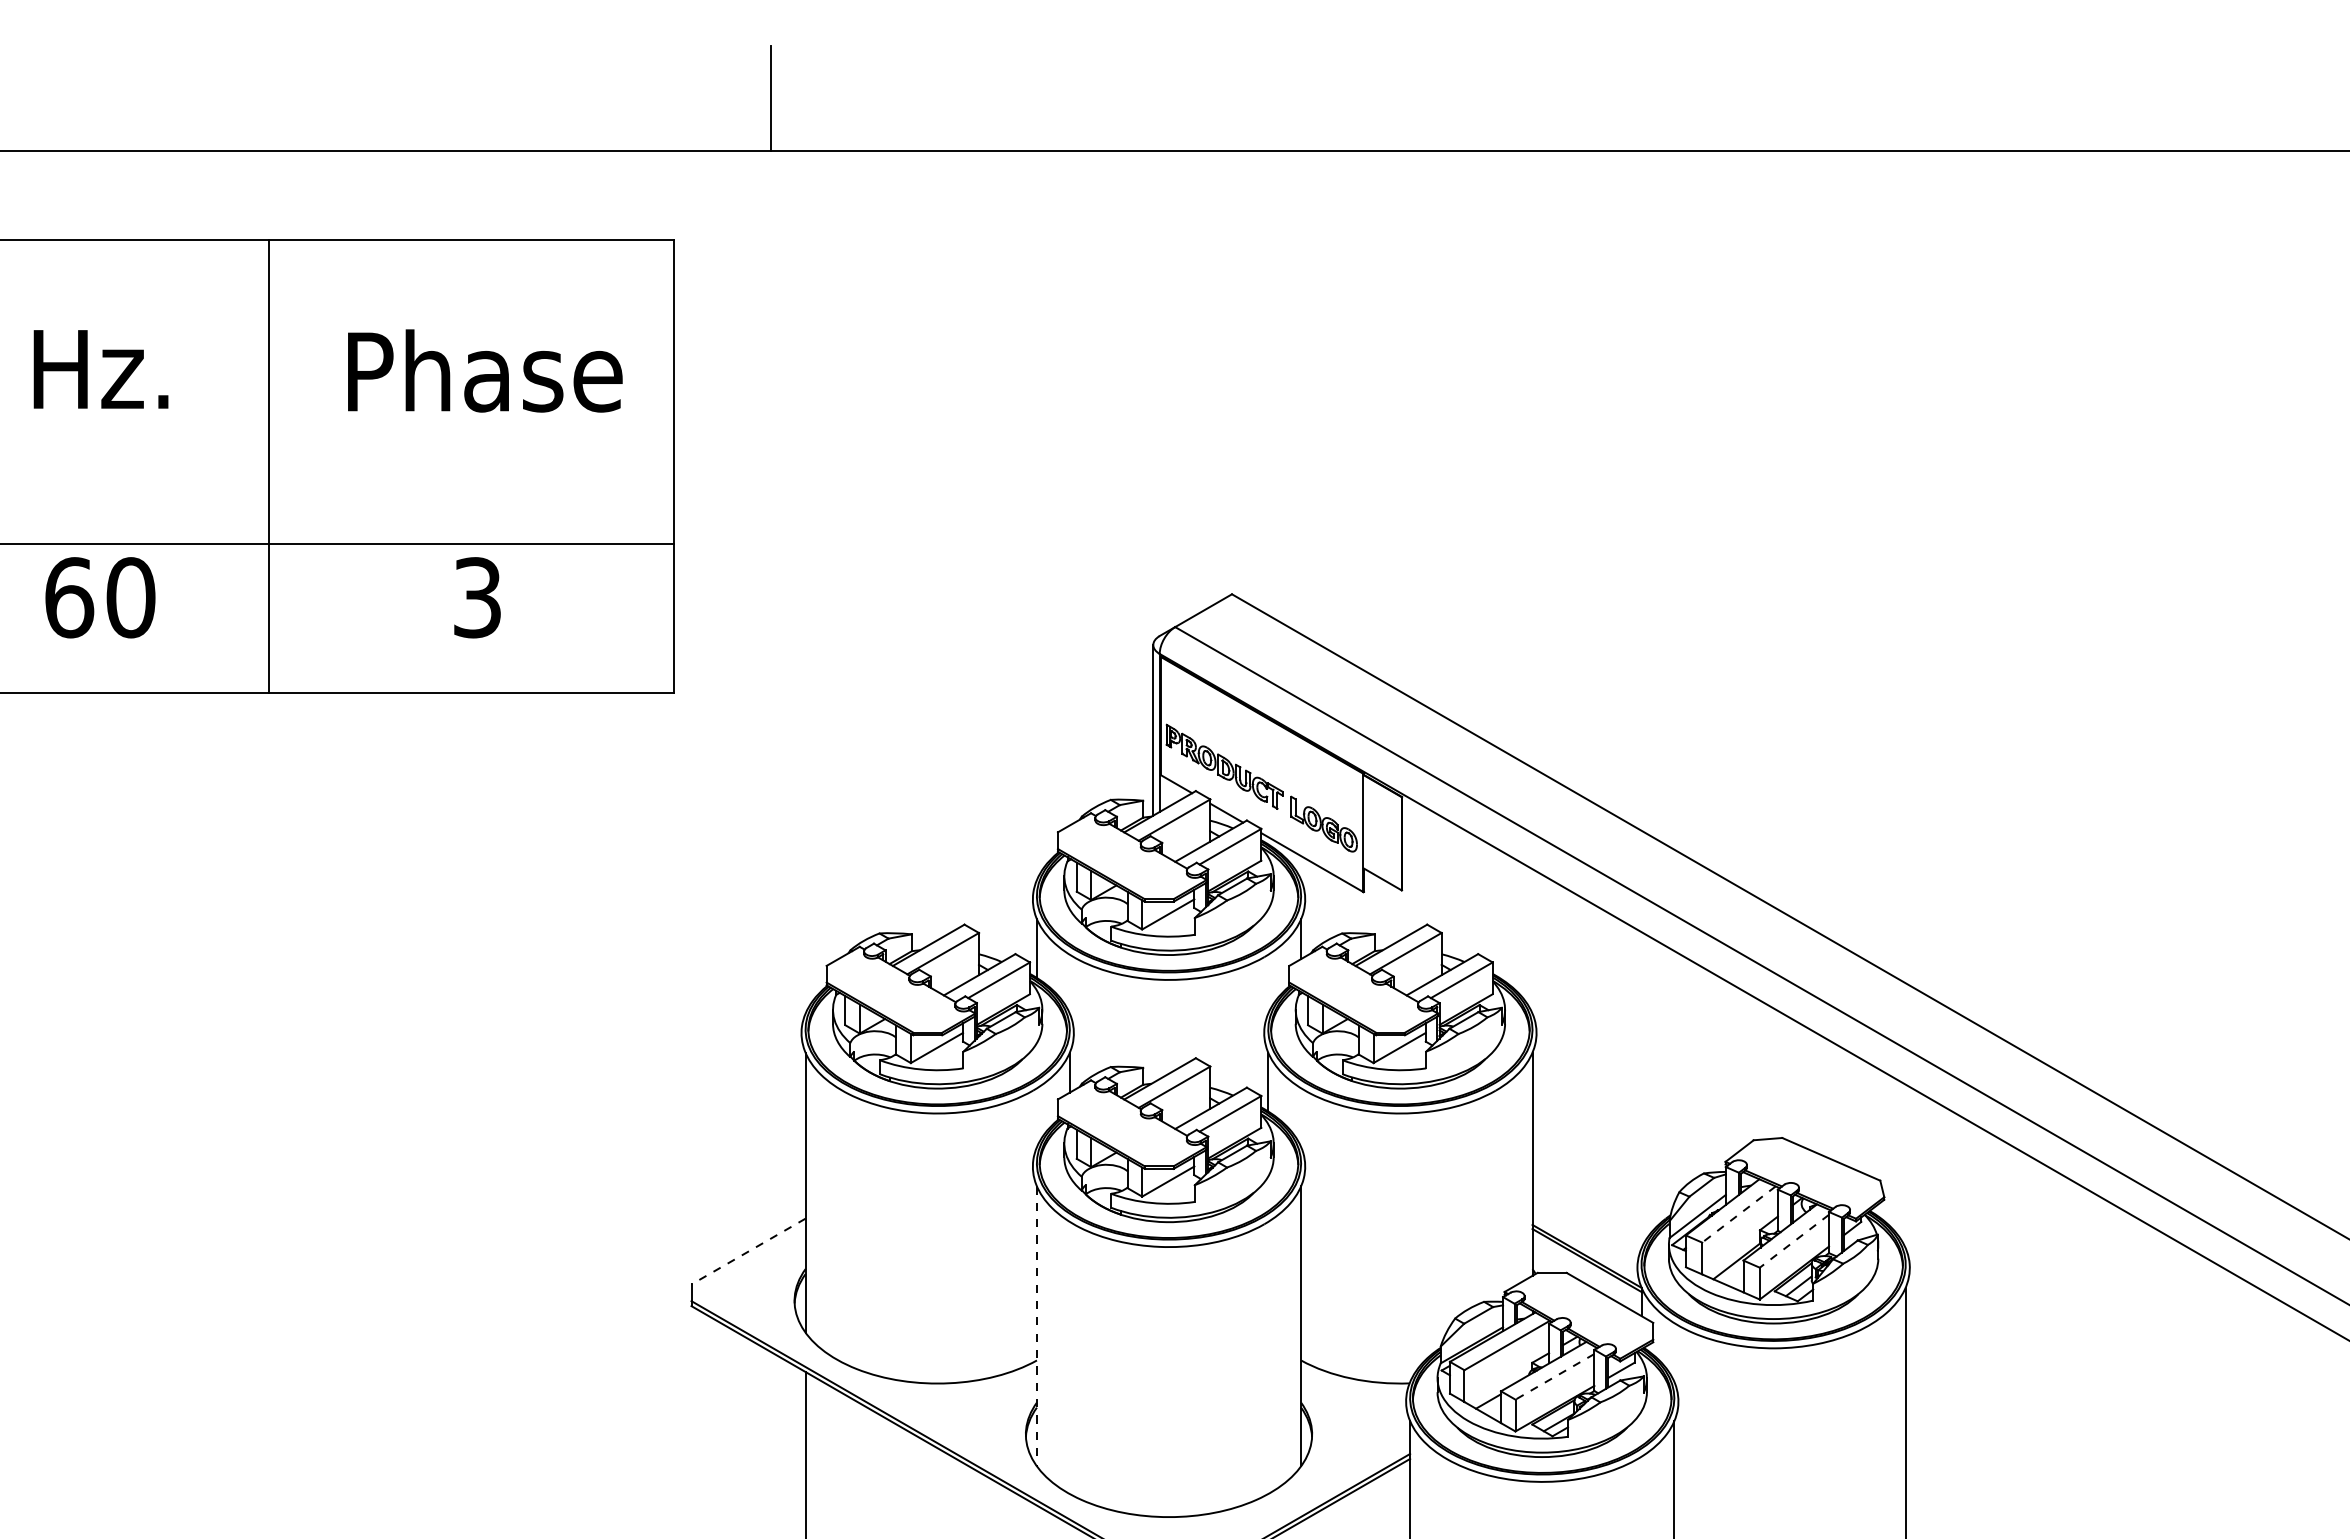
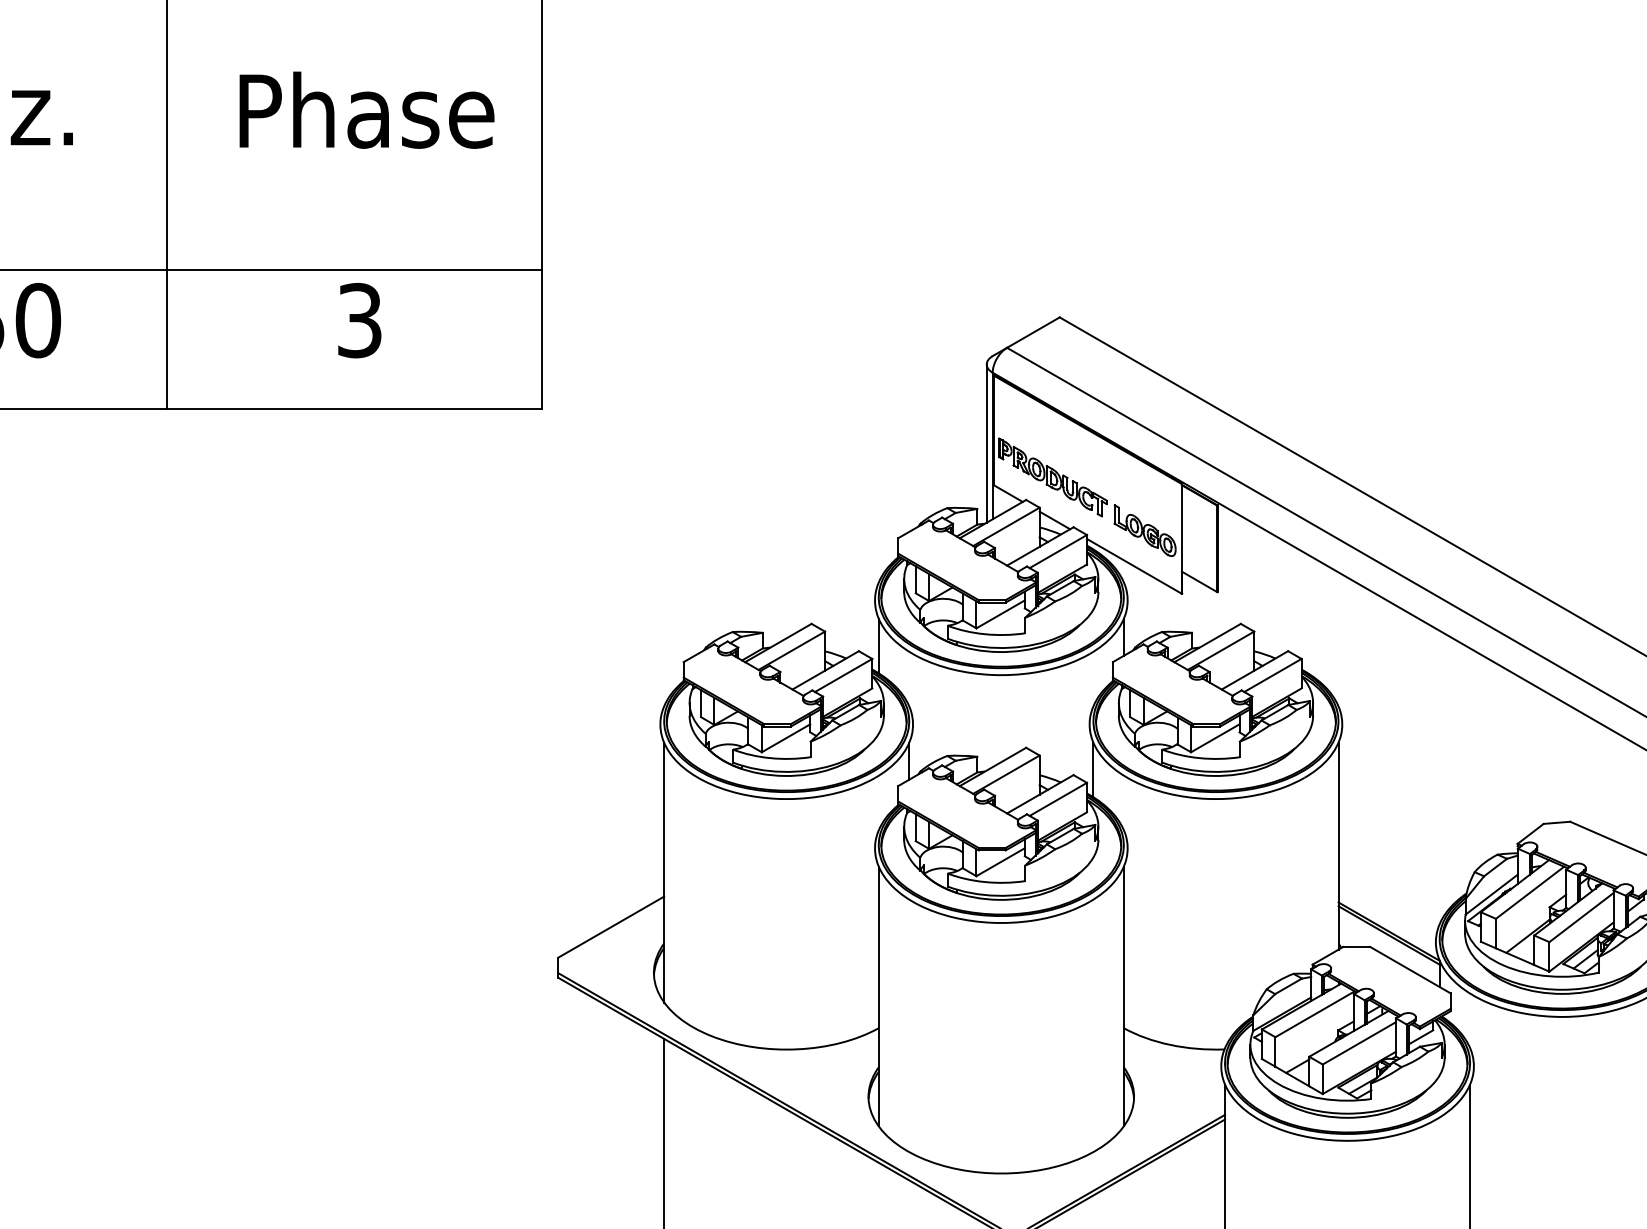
line: (1738, 1214) -> (1529, 892), dashed -> solid
line: (1794, 1241) -> (1581, 917), dashed -> solid
line: (748, 1251) -> (611, 927), dashed -> solid
line: (1036, 1326) -> (878, 996), dashed -> solid
line: (1554, 1376) -> (1358, 1043), dashed -> solid

